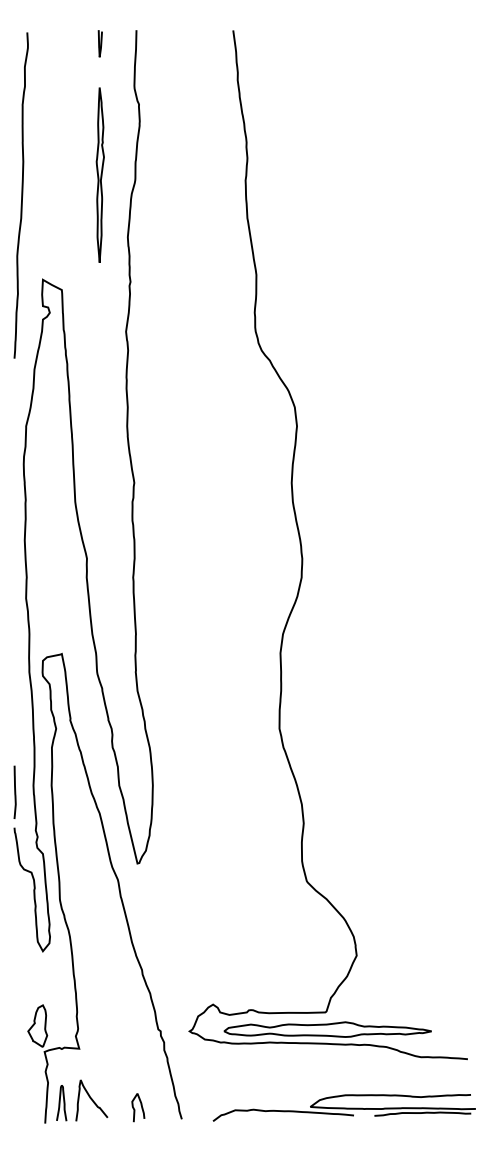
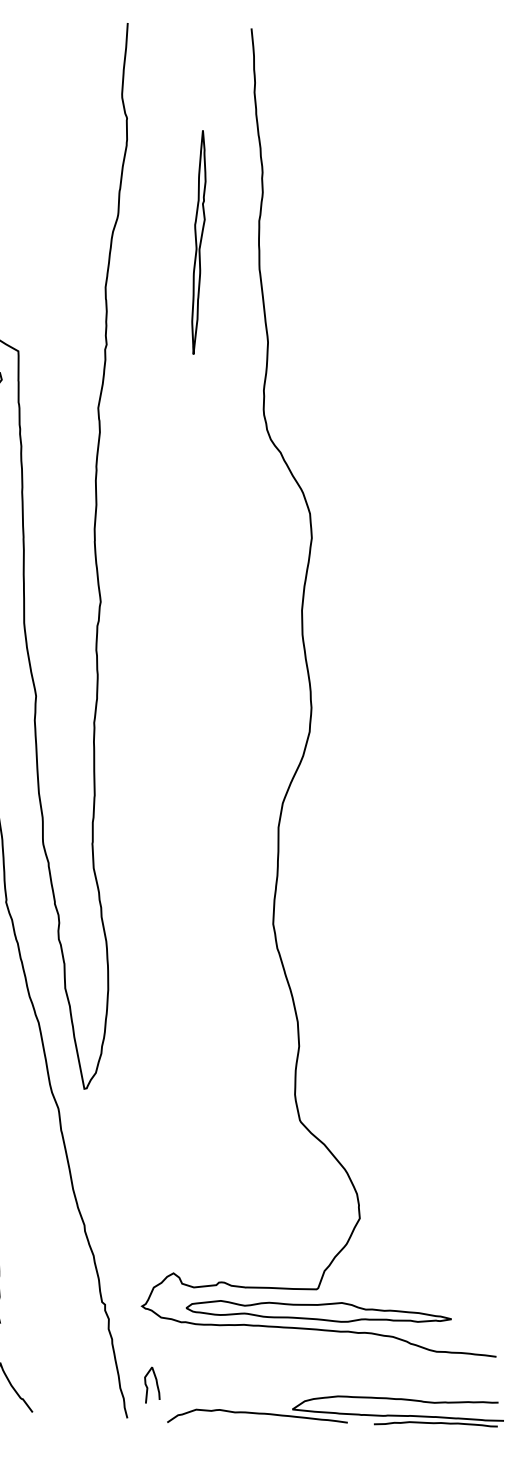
curve: (99, 43) -> (79, 38), removed
part: (99, 174) -> (198, 241), moved
curve: (140, 1105) -> (155, 1382), moved

